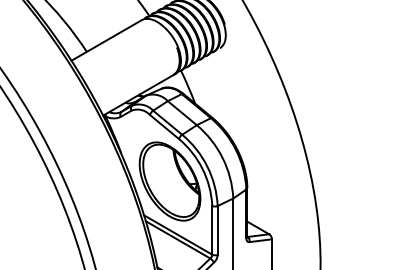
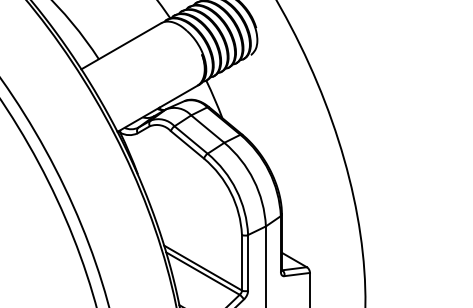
part: (169, 181) -> (193, 206), removed

